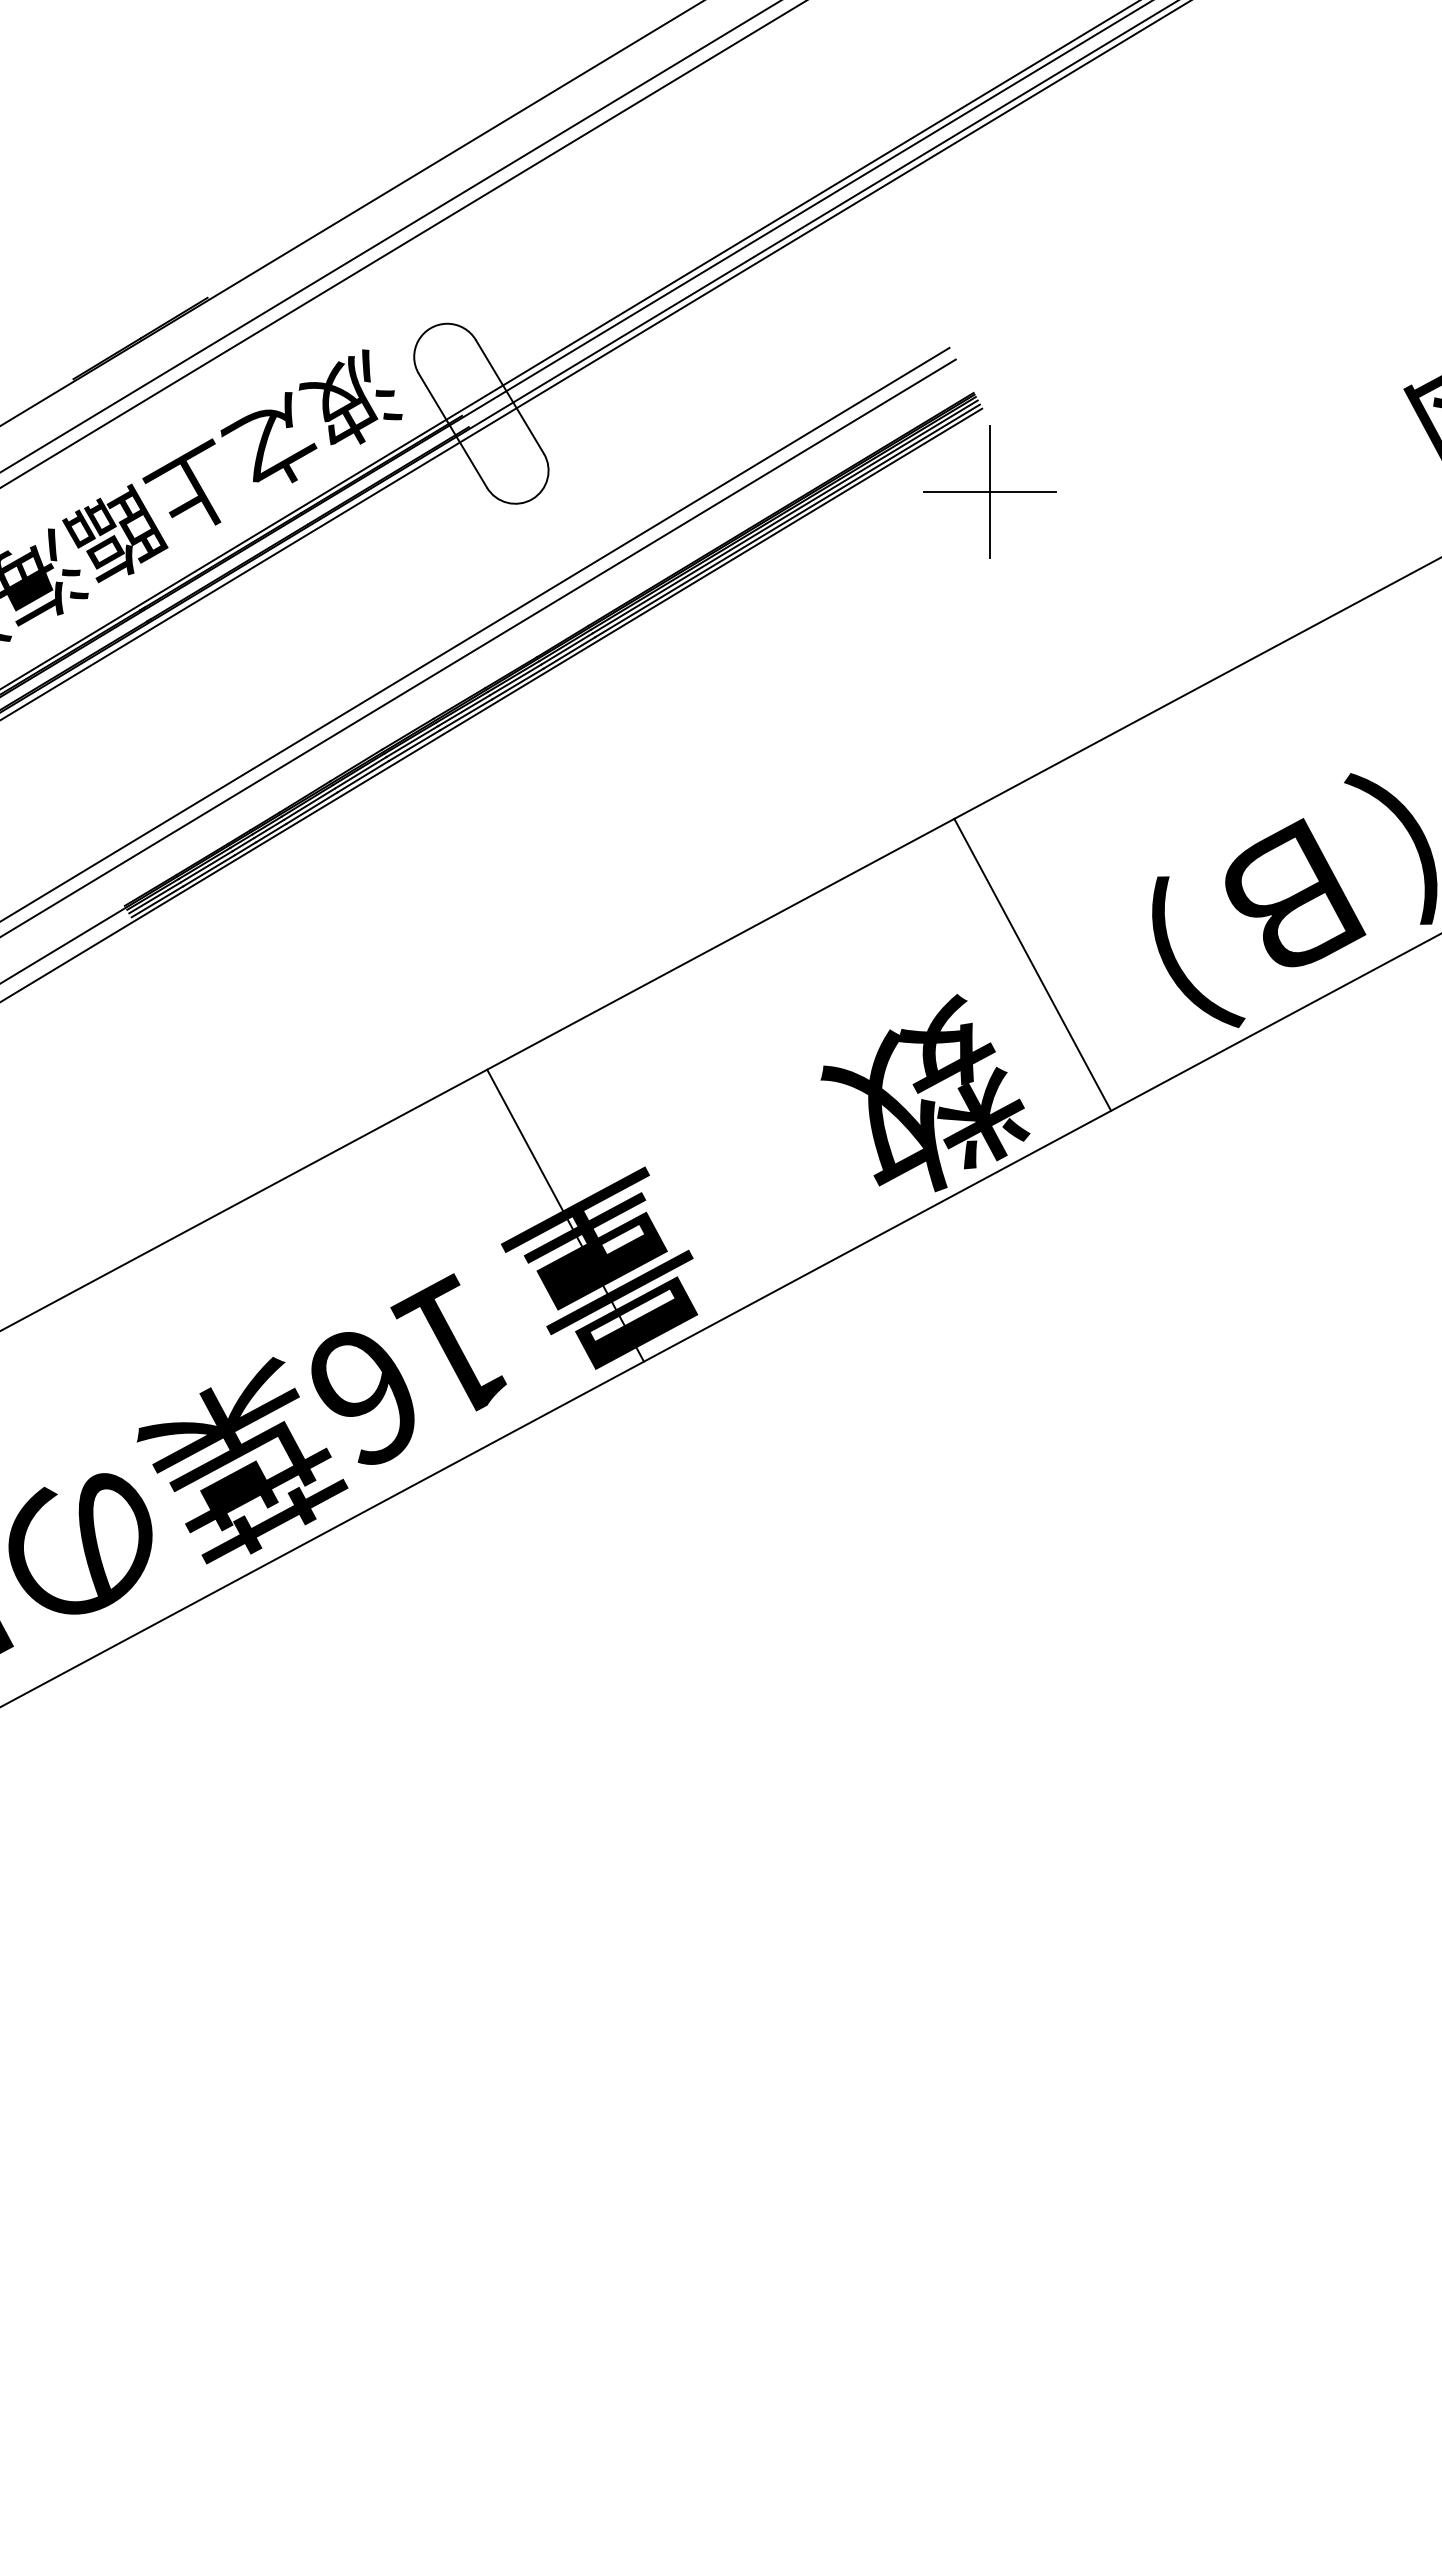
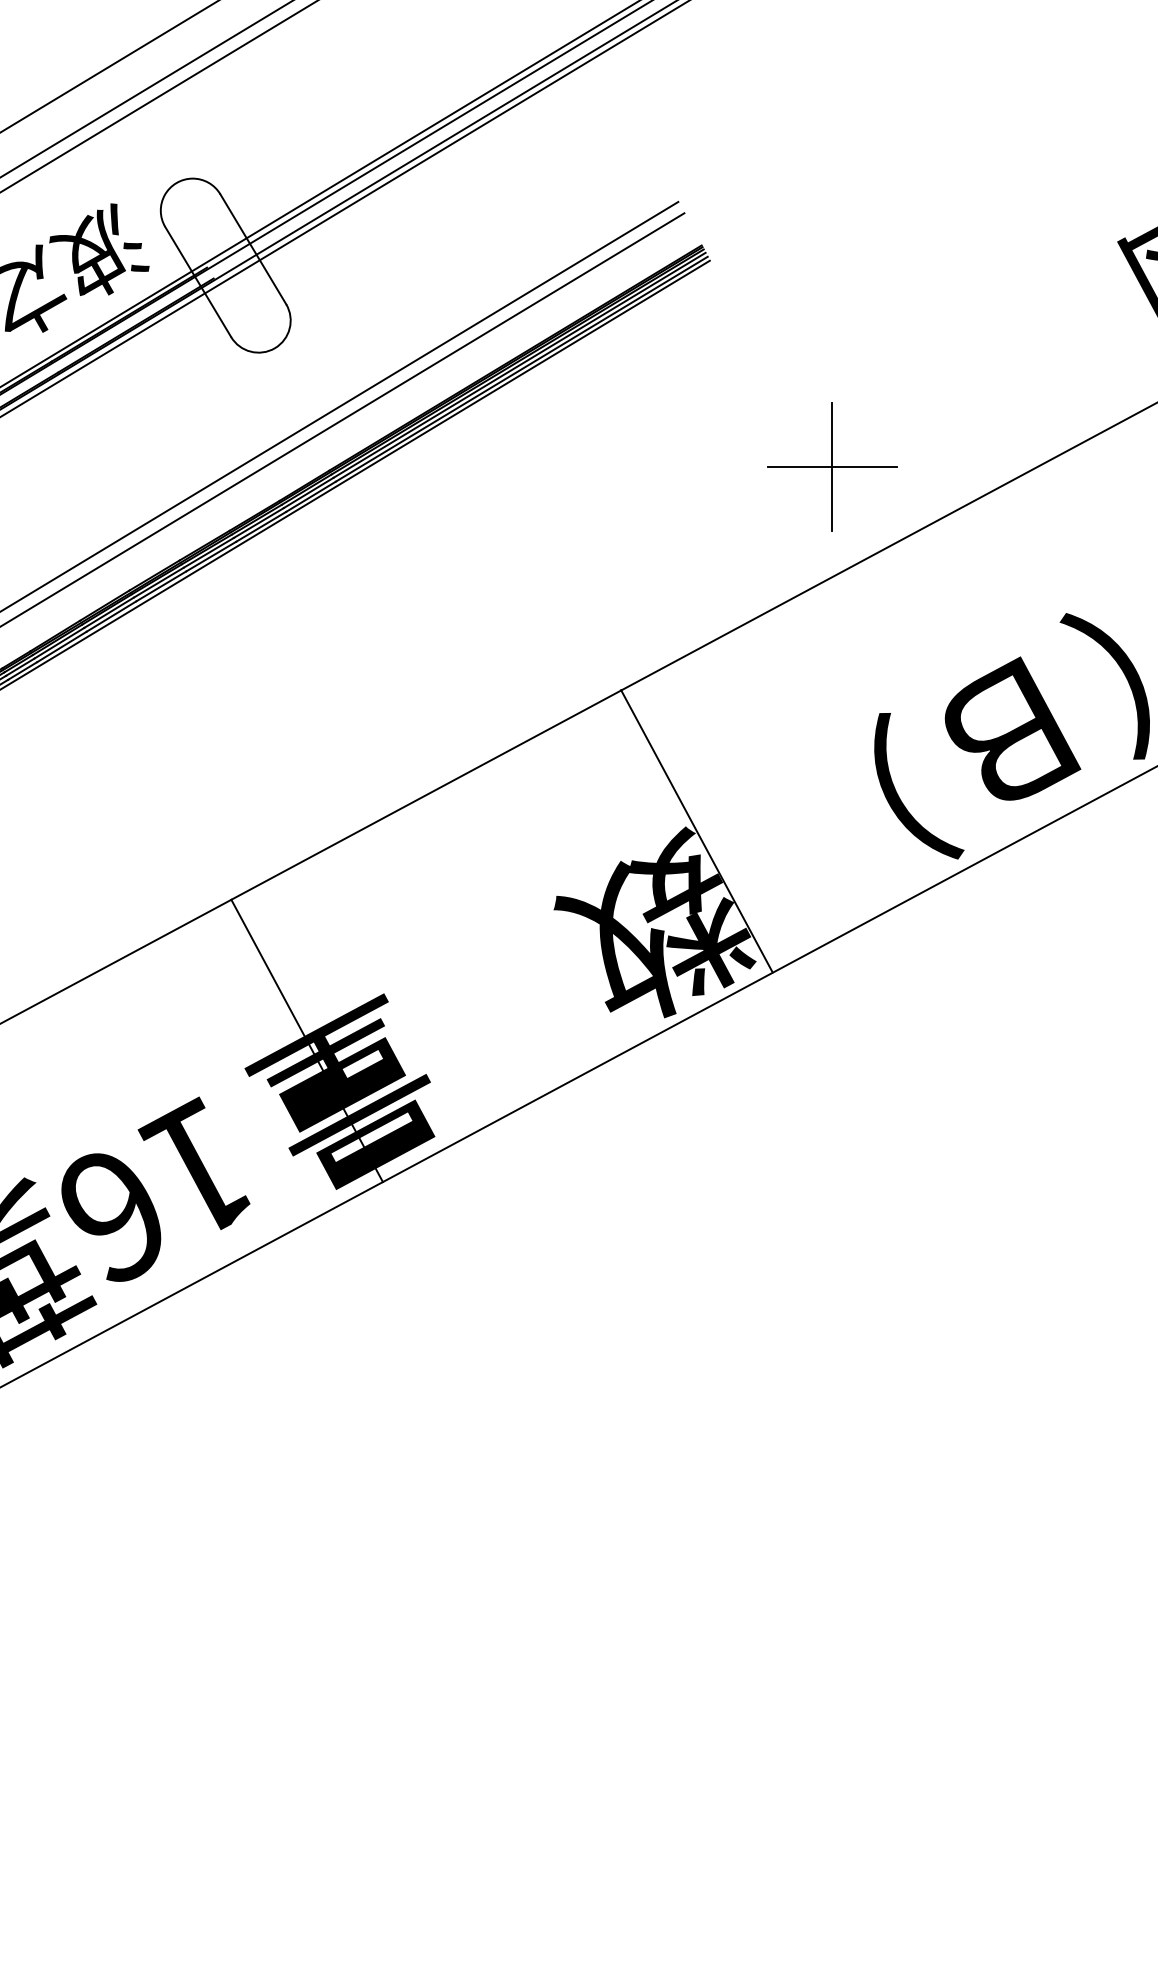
part: (989, 491) -> (832, 466), moved
line: (1032, 964) -> (696, 830), moved

